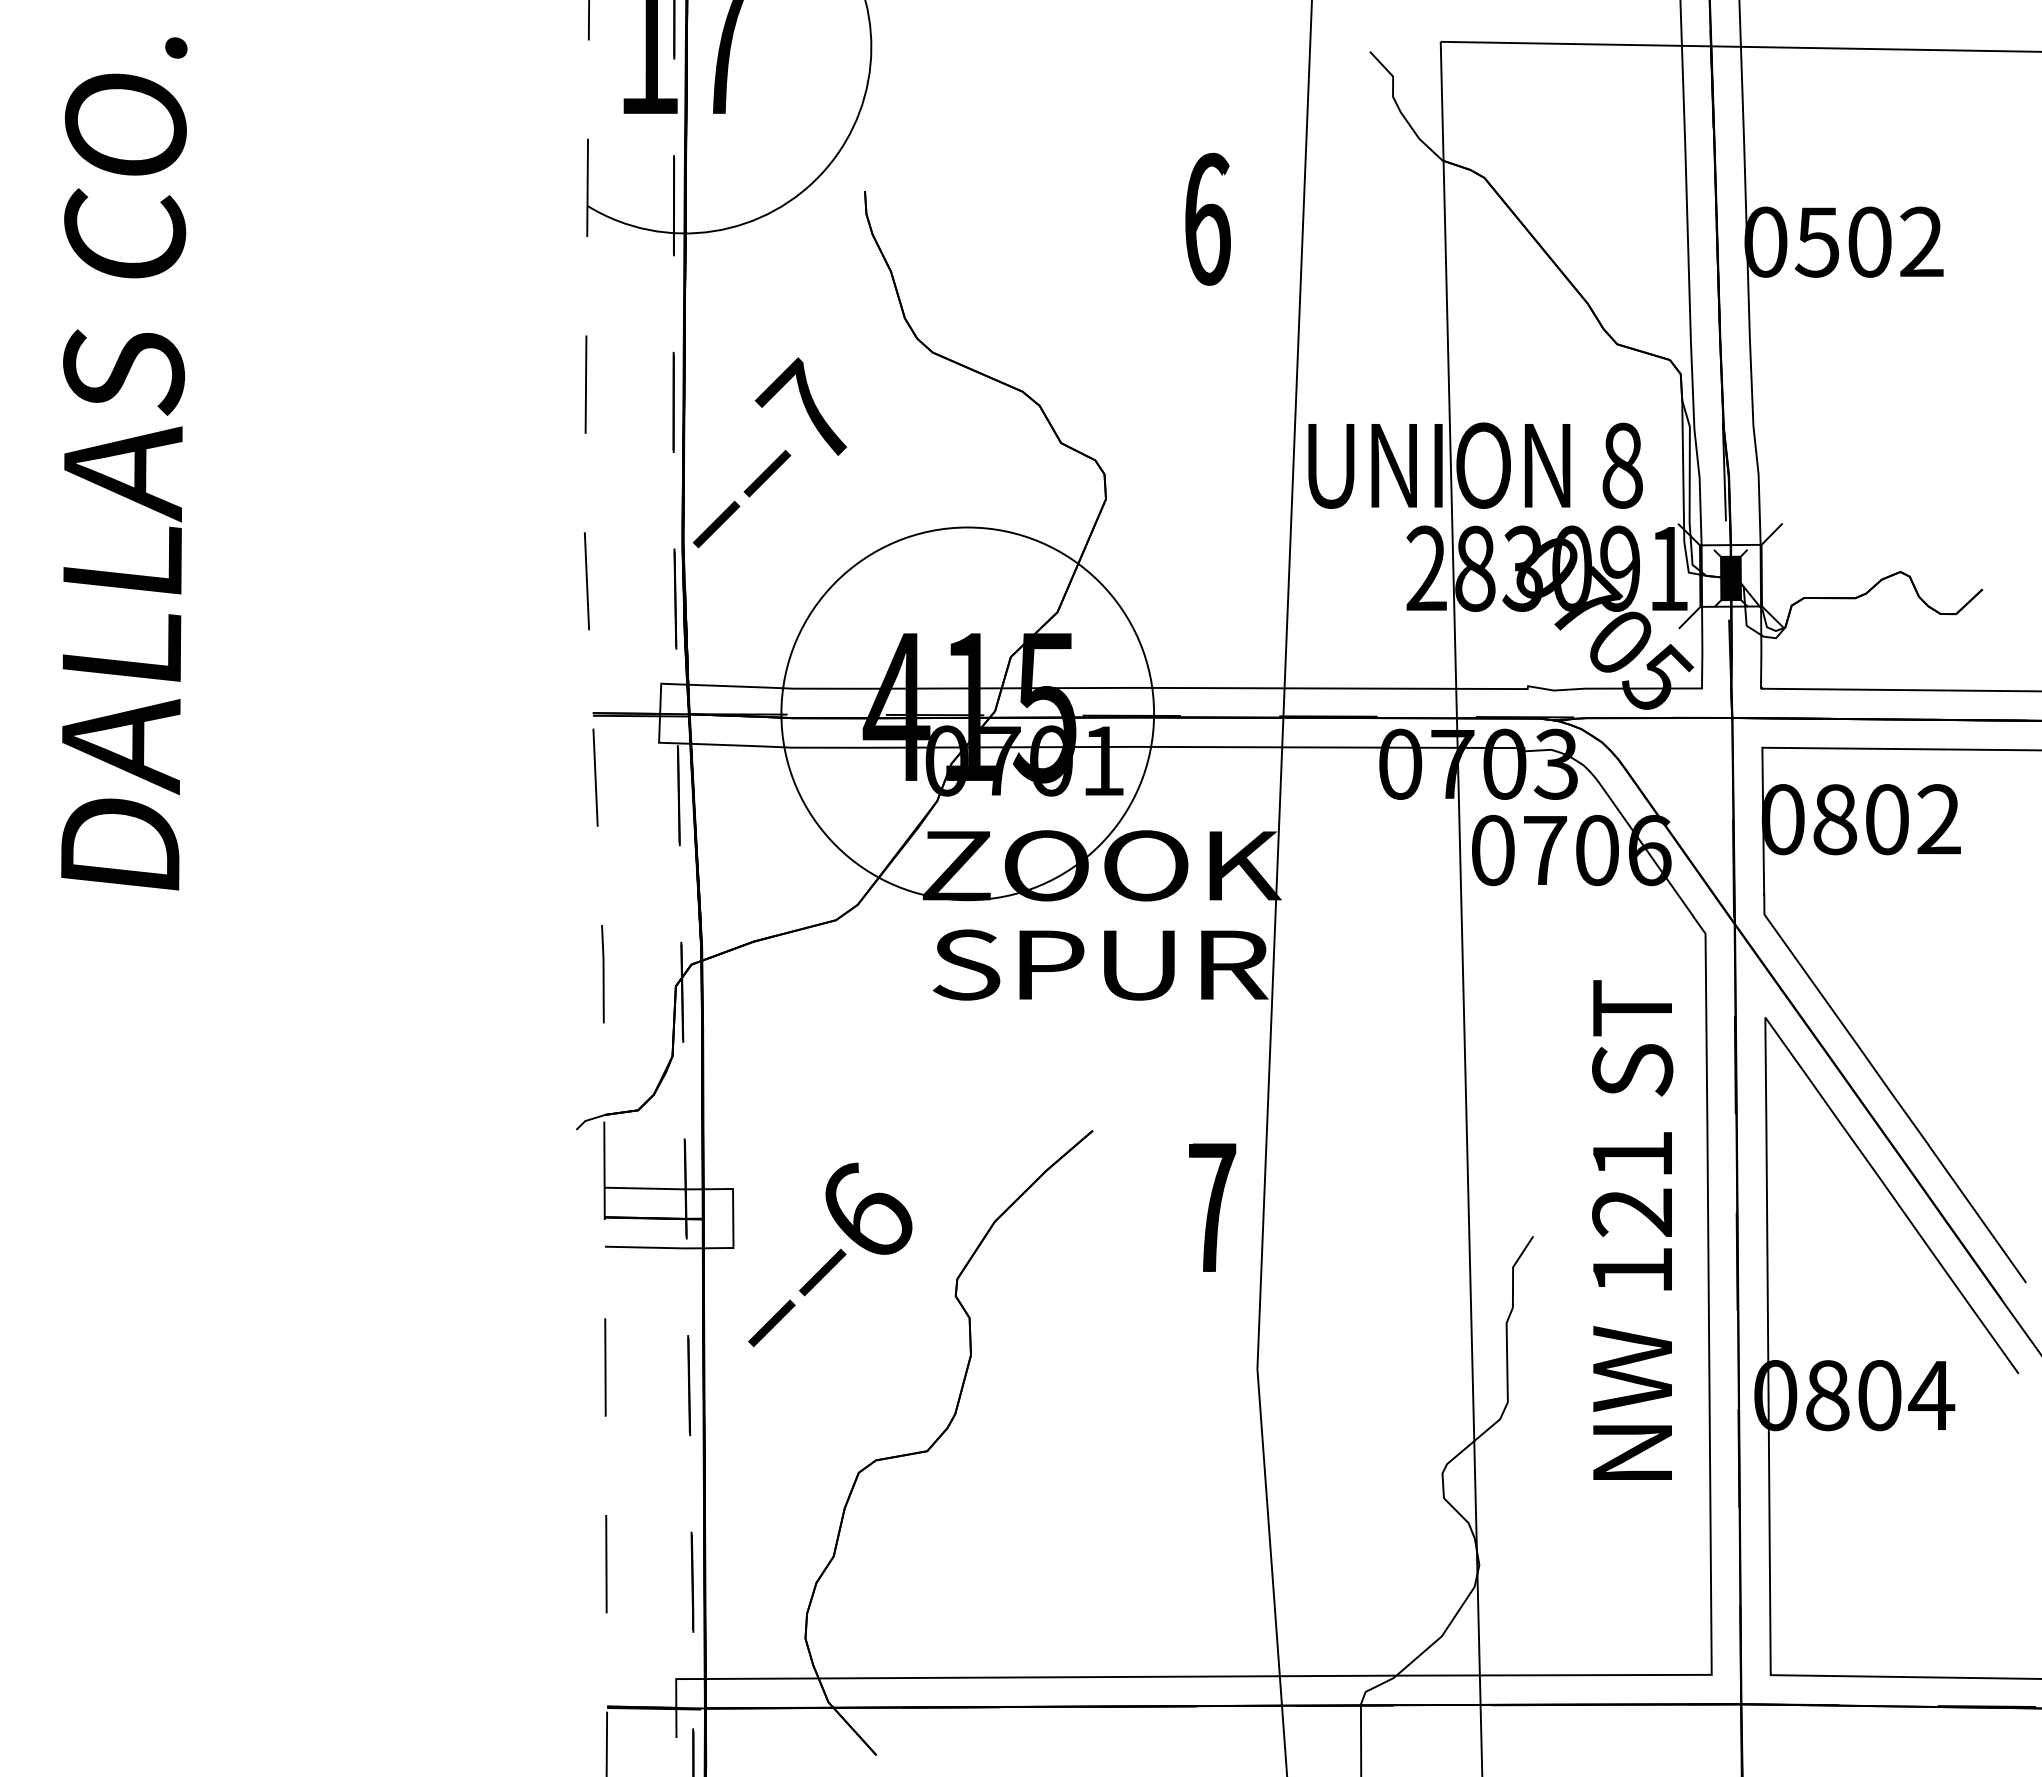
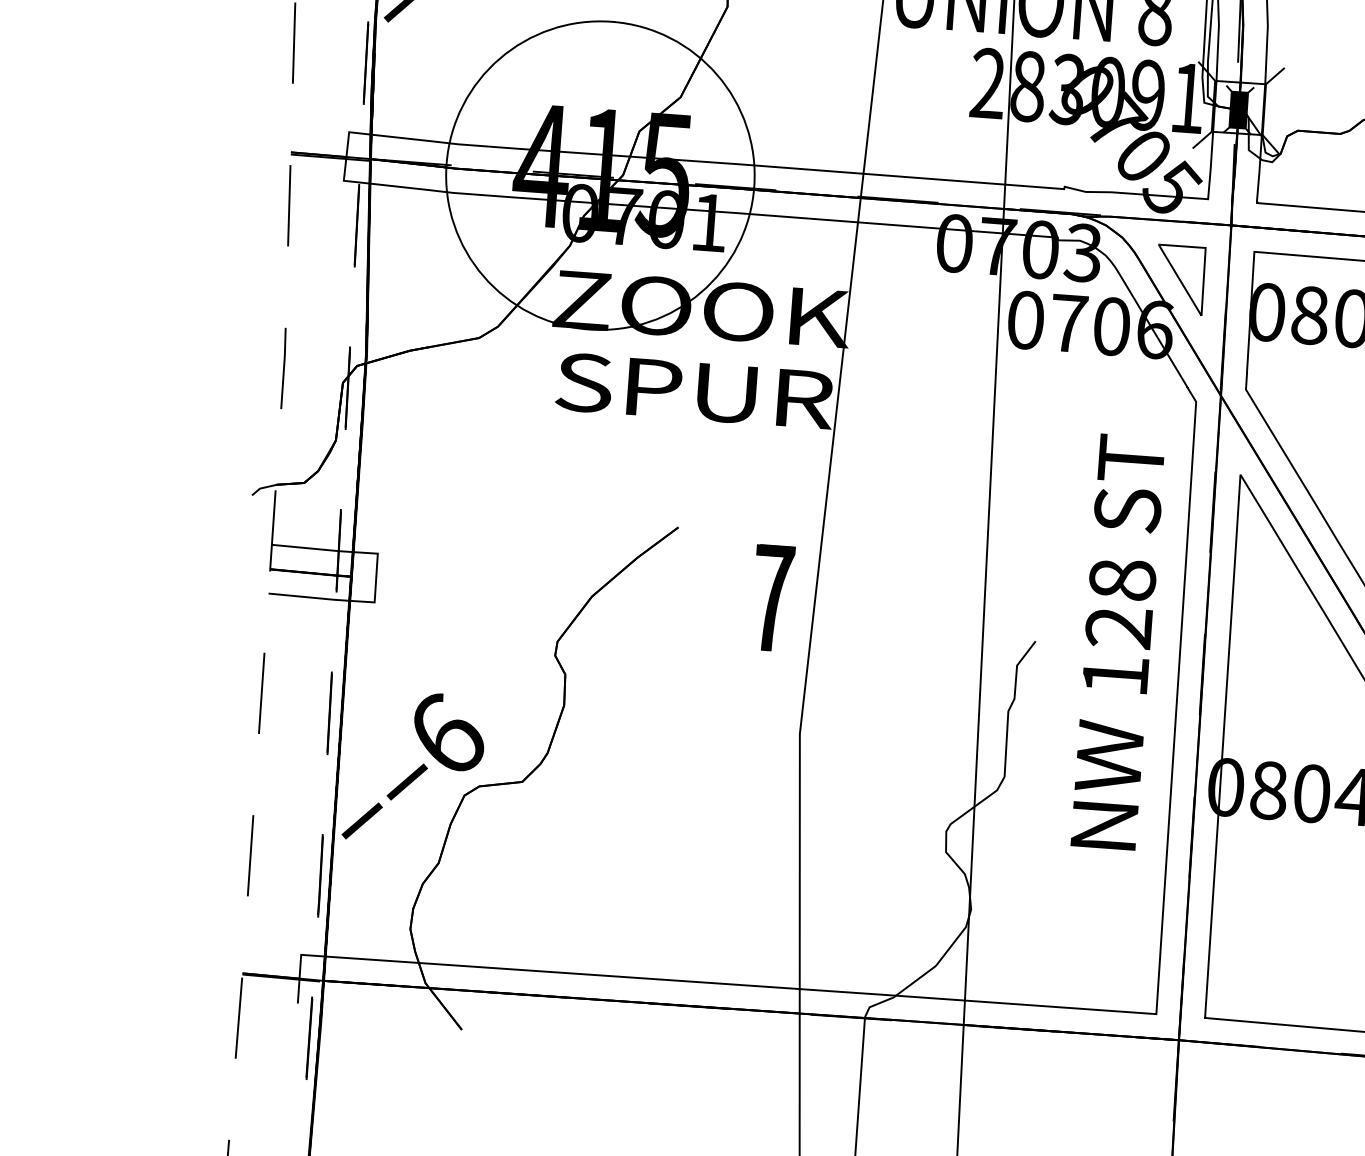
part: (1675, 787) -> (1180, 279), added
text: (1632, 1154) -> (1122, 579), 121 -> 128
text: (830, 1254) -> (414, 767), moved

